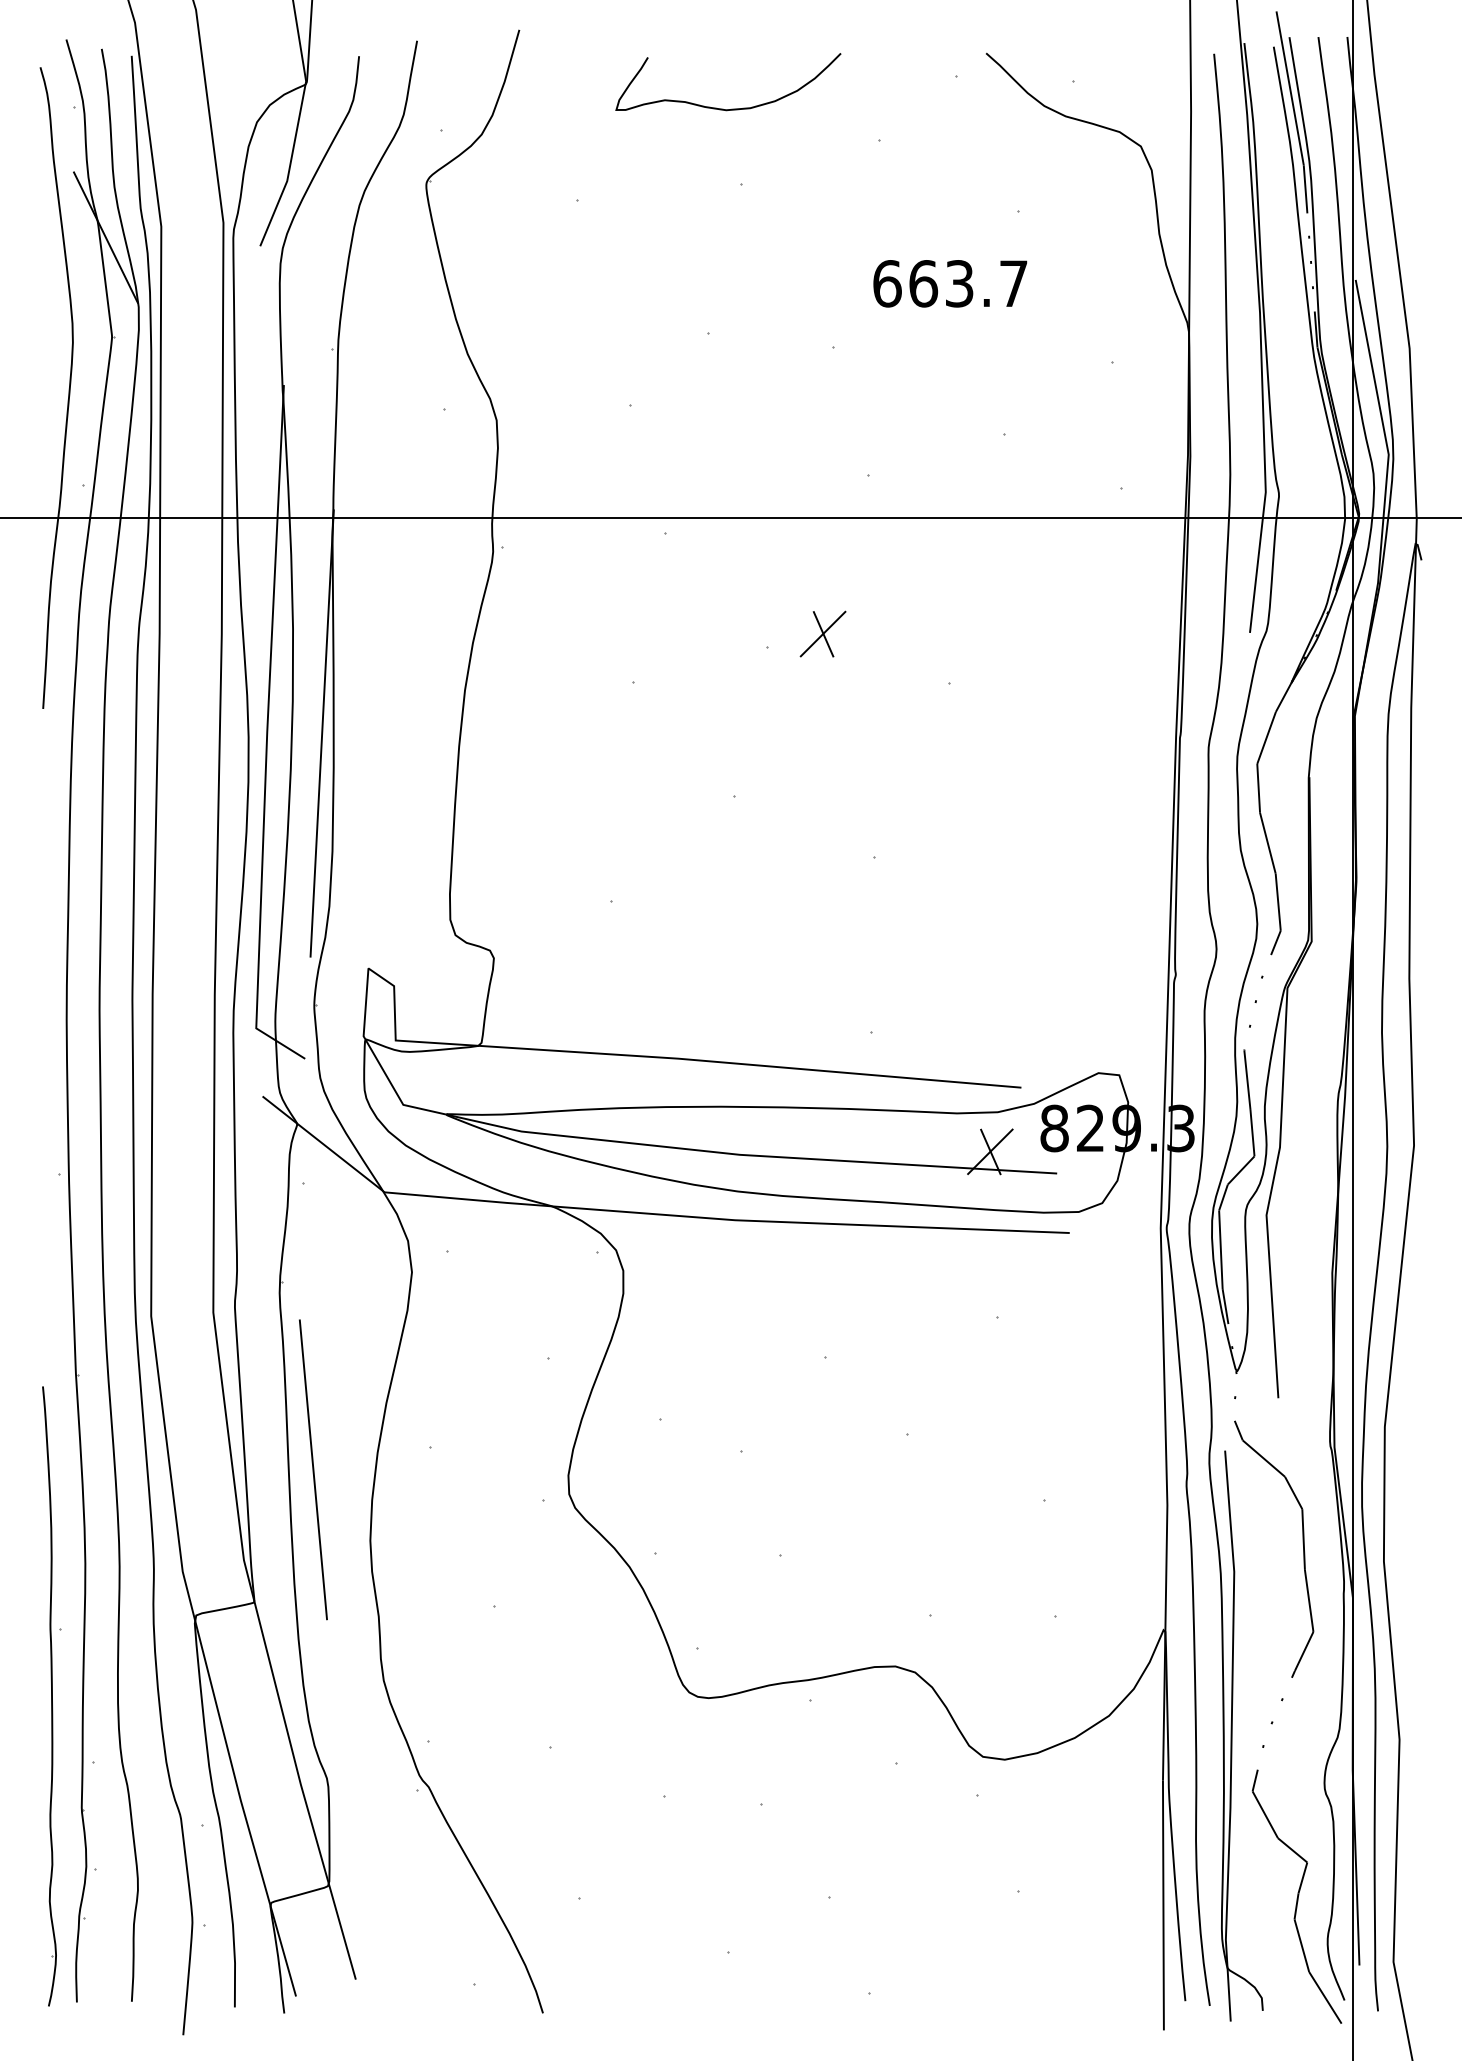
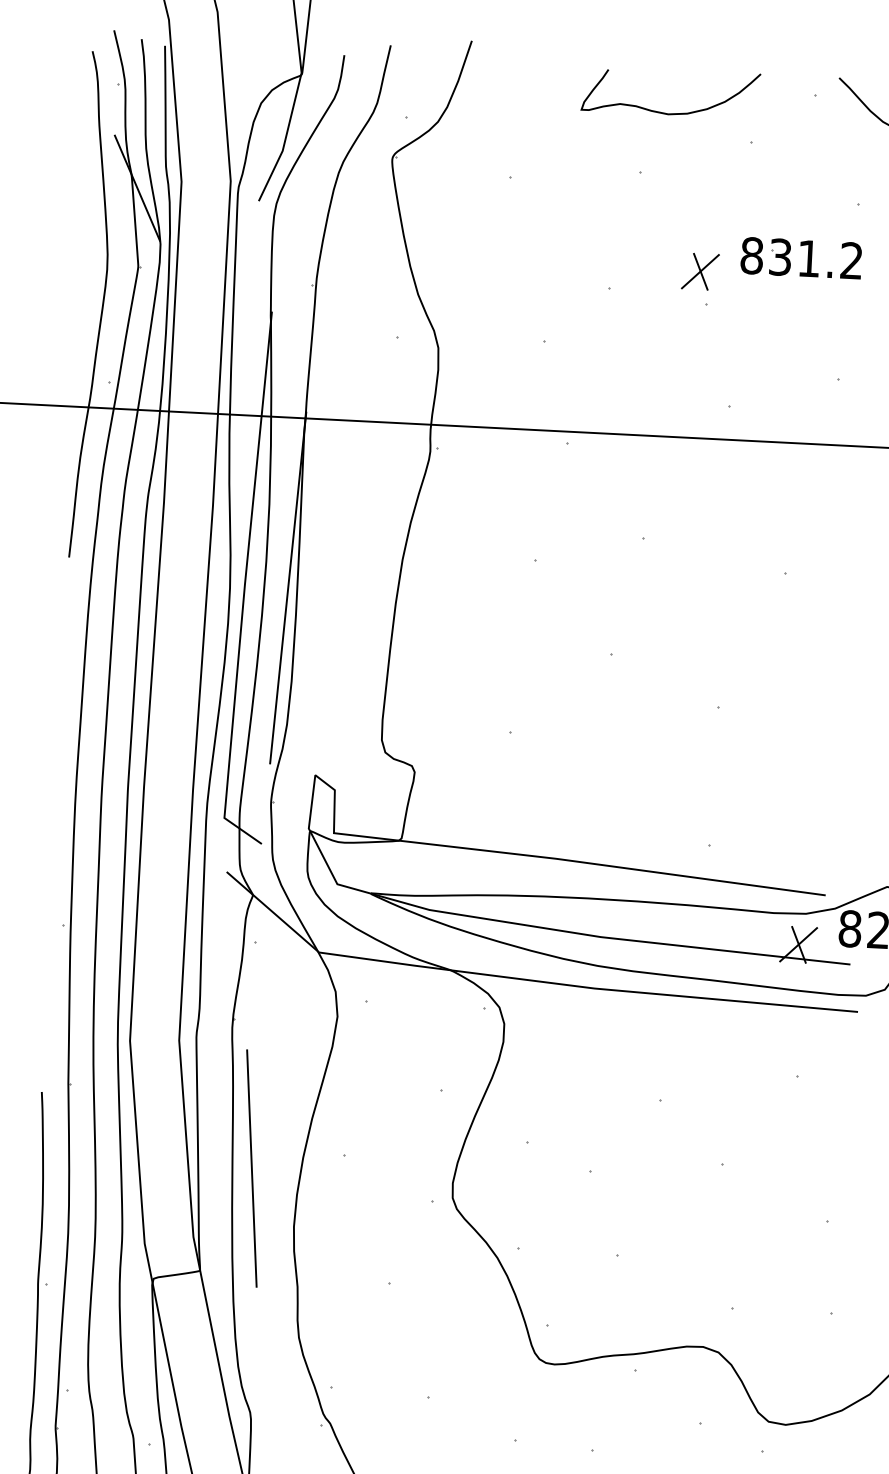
curve: (731, 108) -> (672, 113), moved
text: (950, 283) -> (801, 258), 663.7 -> 831.2
part: (822, 633) -> (699, 271), moved

